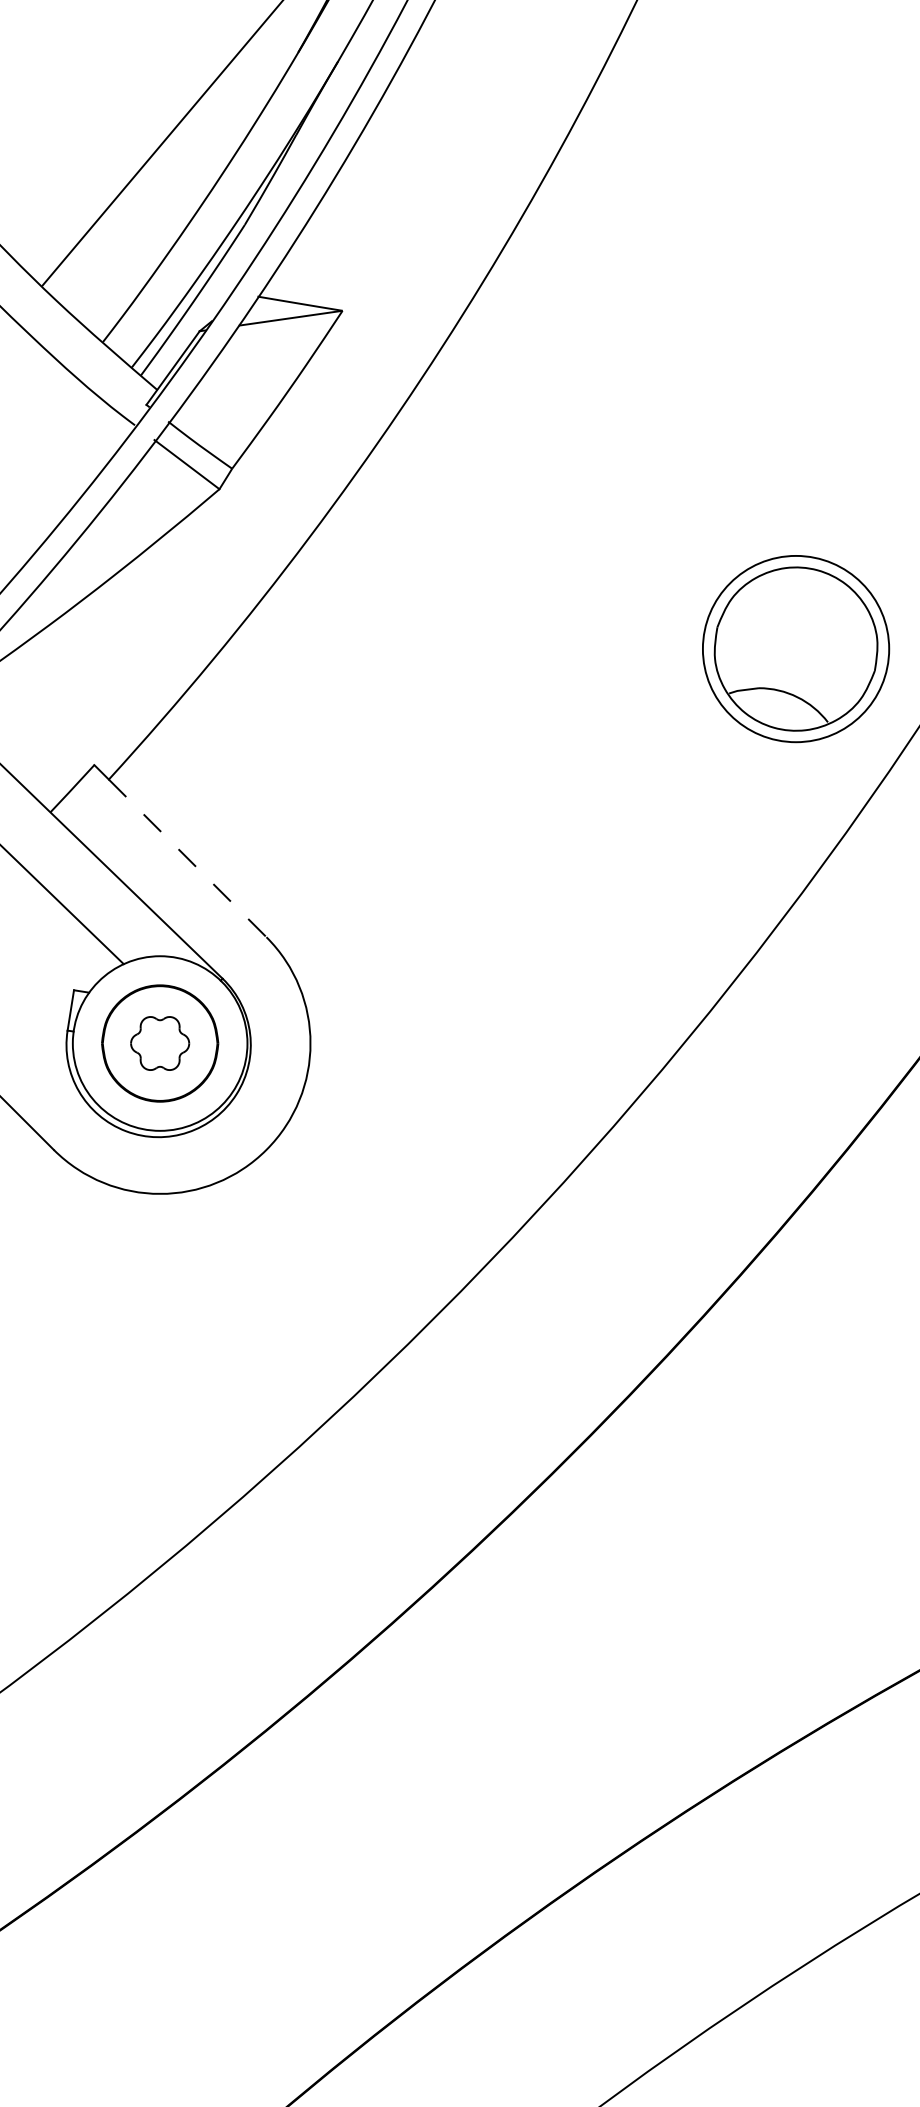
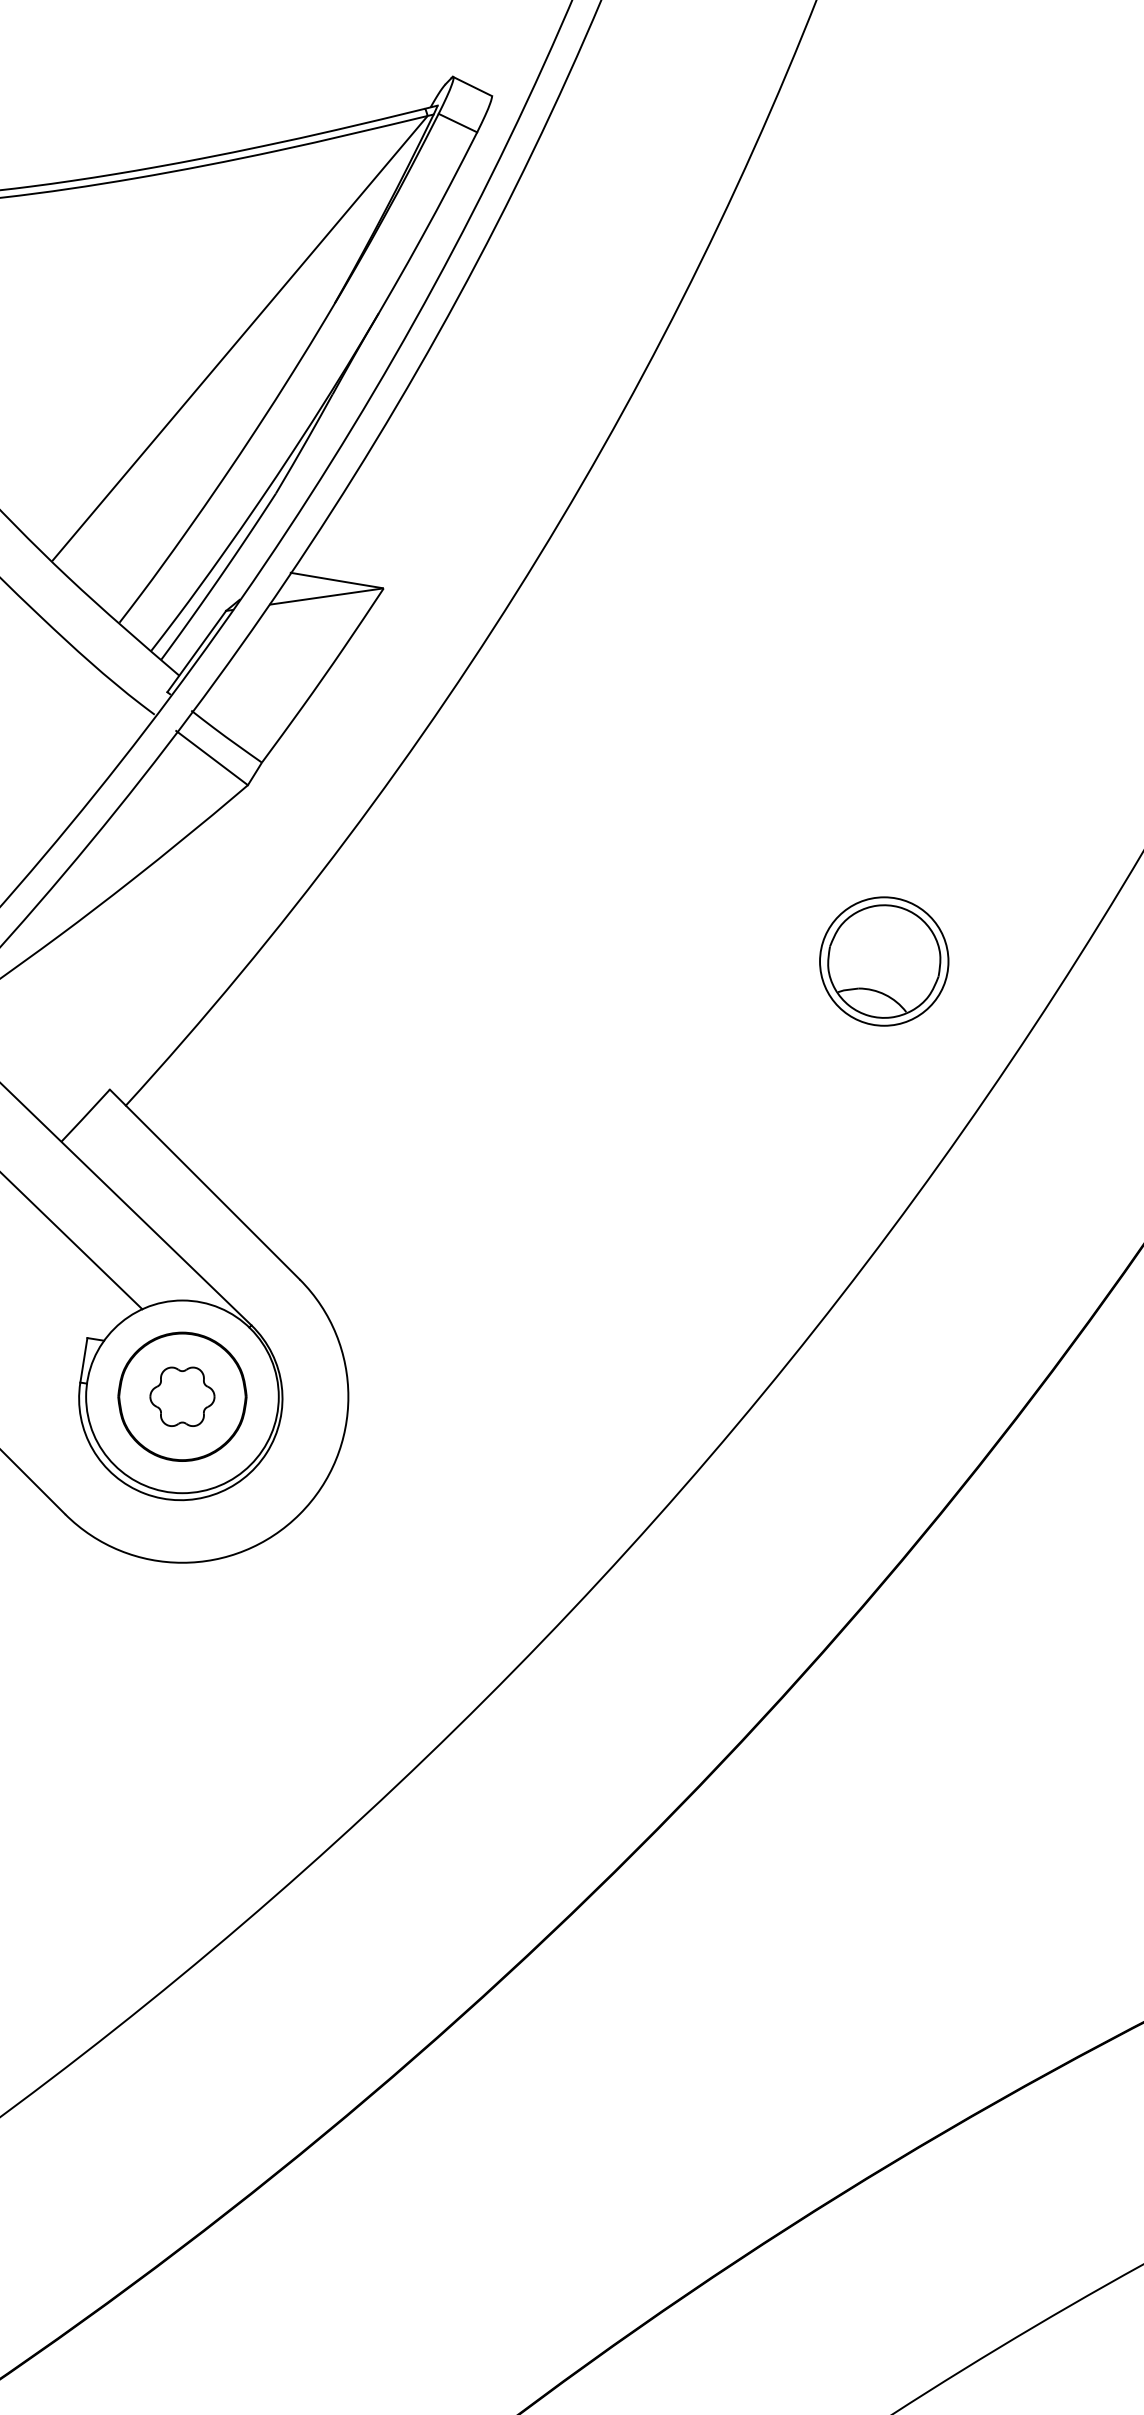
part: (796, 648) -> (884, 961), size x0.62
line: (187, 858) -> (212, 1192), dashed -> solid

